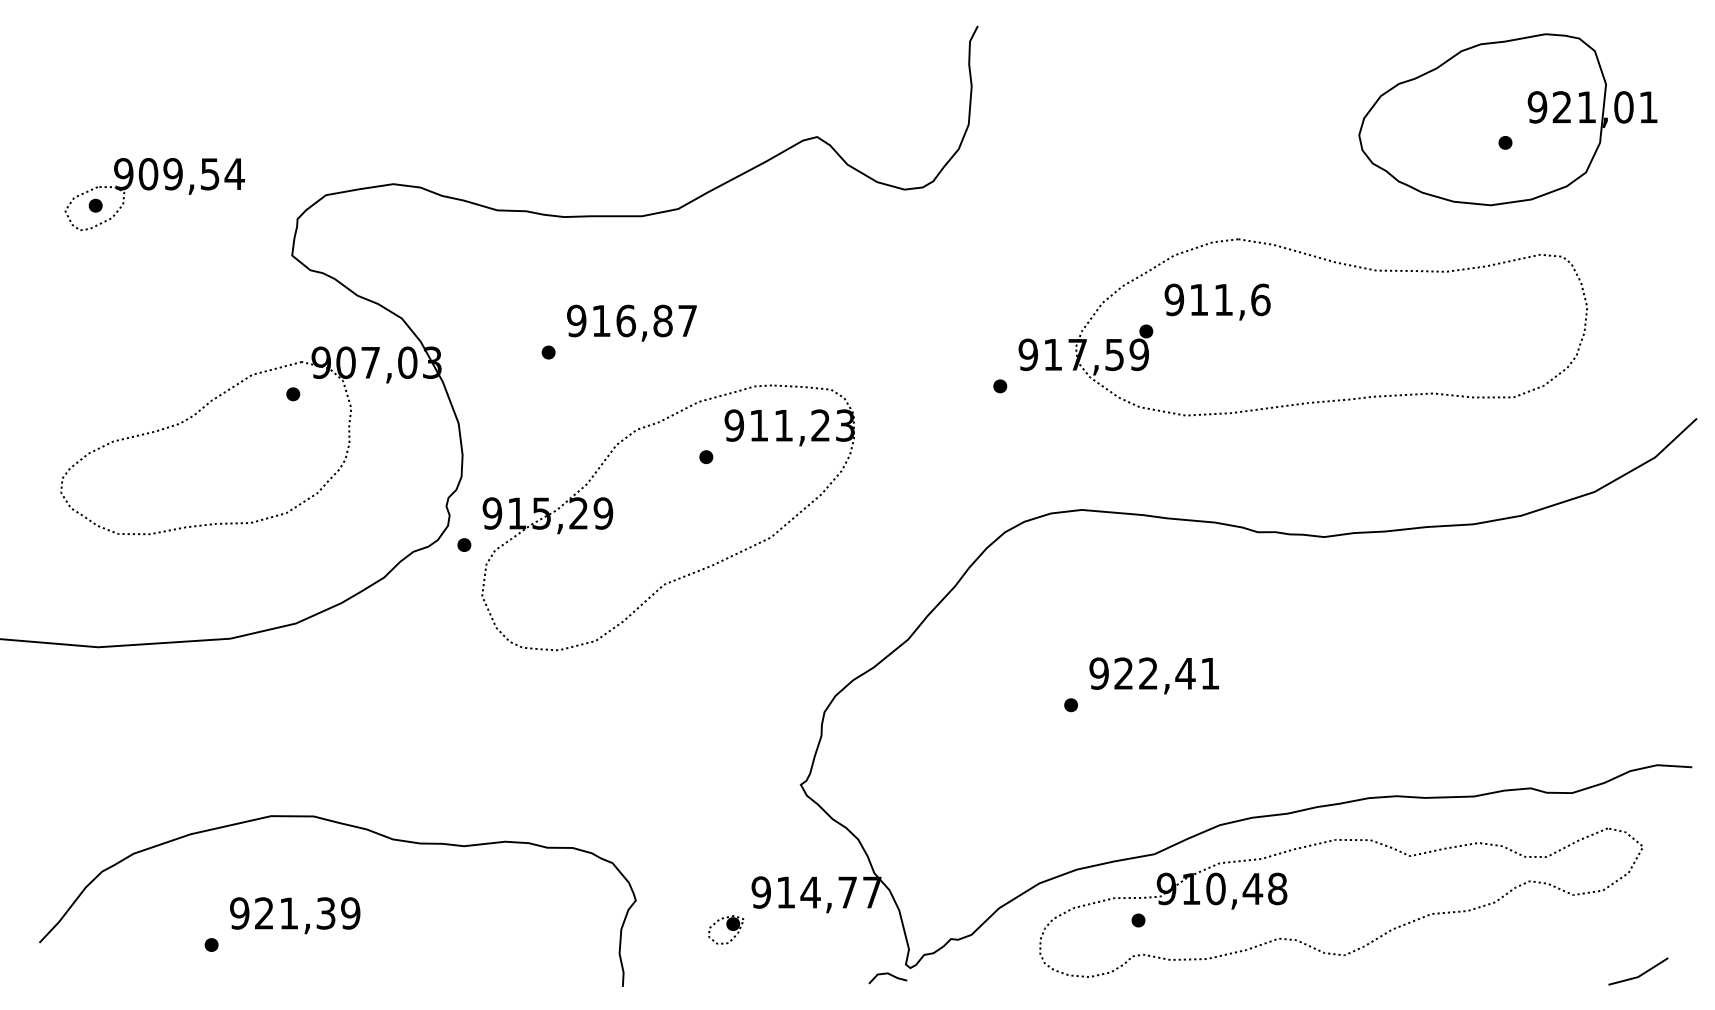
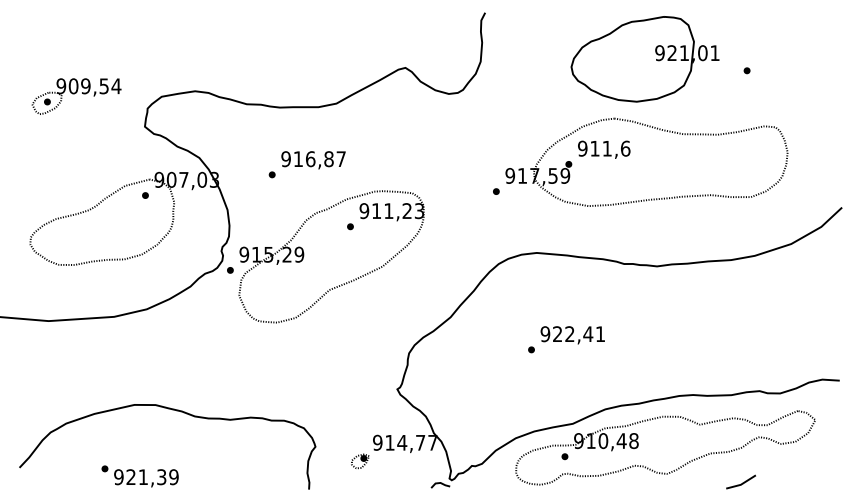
part: (1506, 120) -> (644, 59), moved
text: (295, 916) -> (146, 478), moved
line: (1637, 974) -> (740, 483), moved

